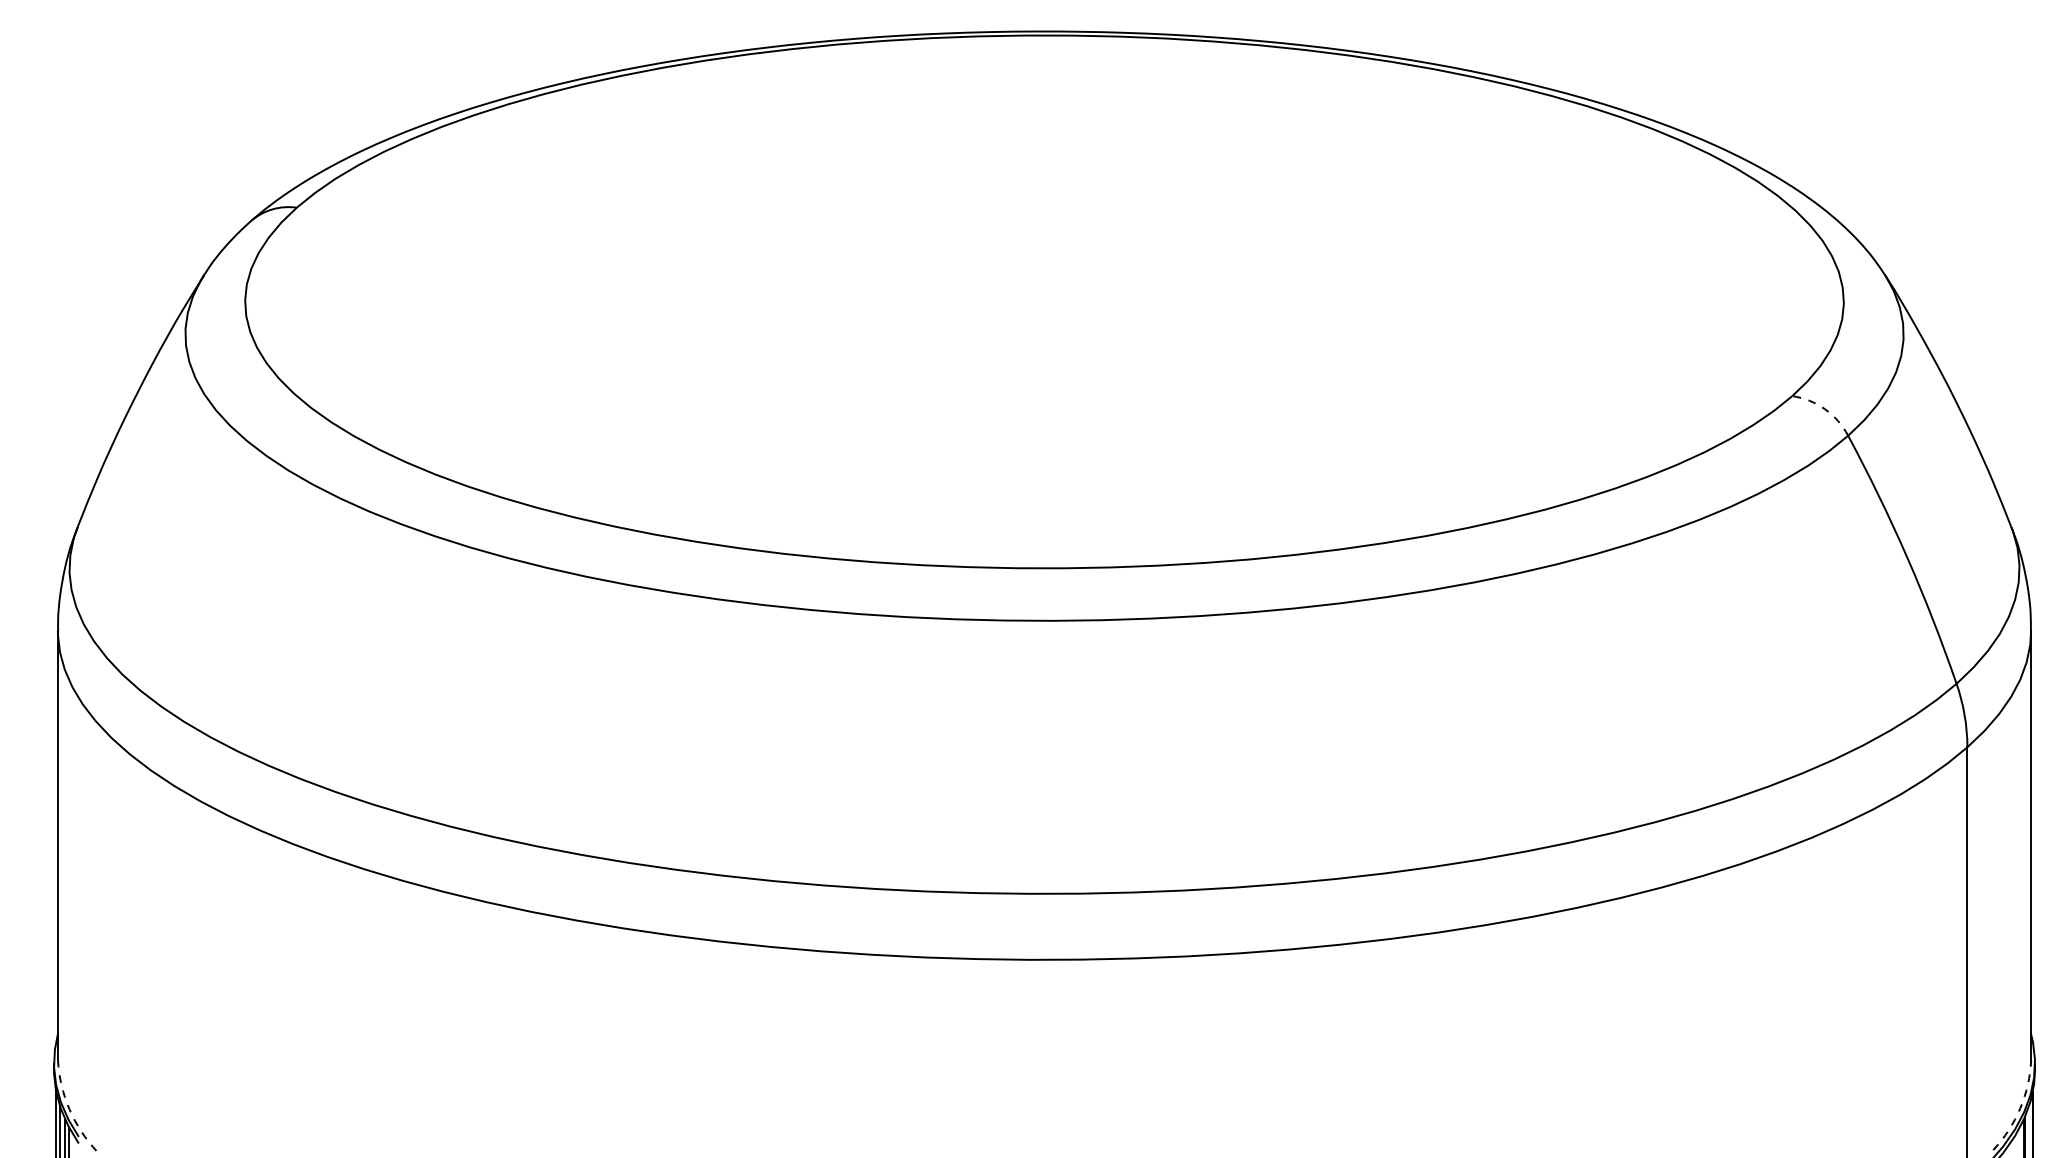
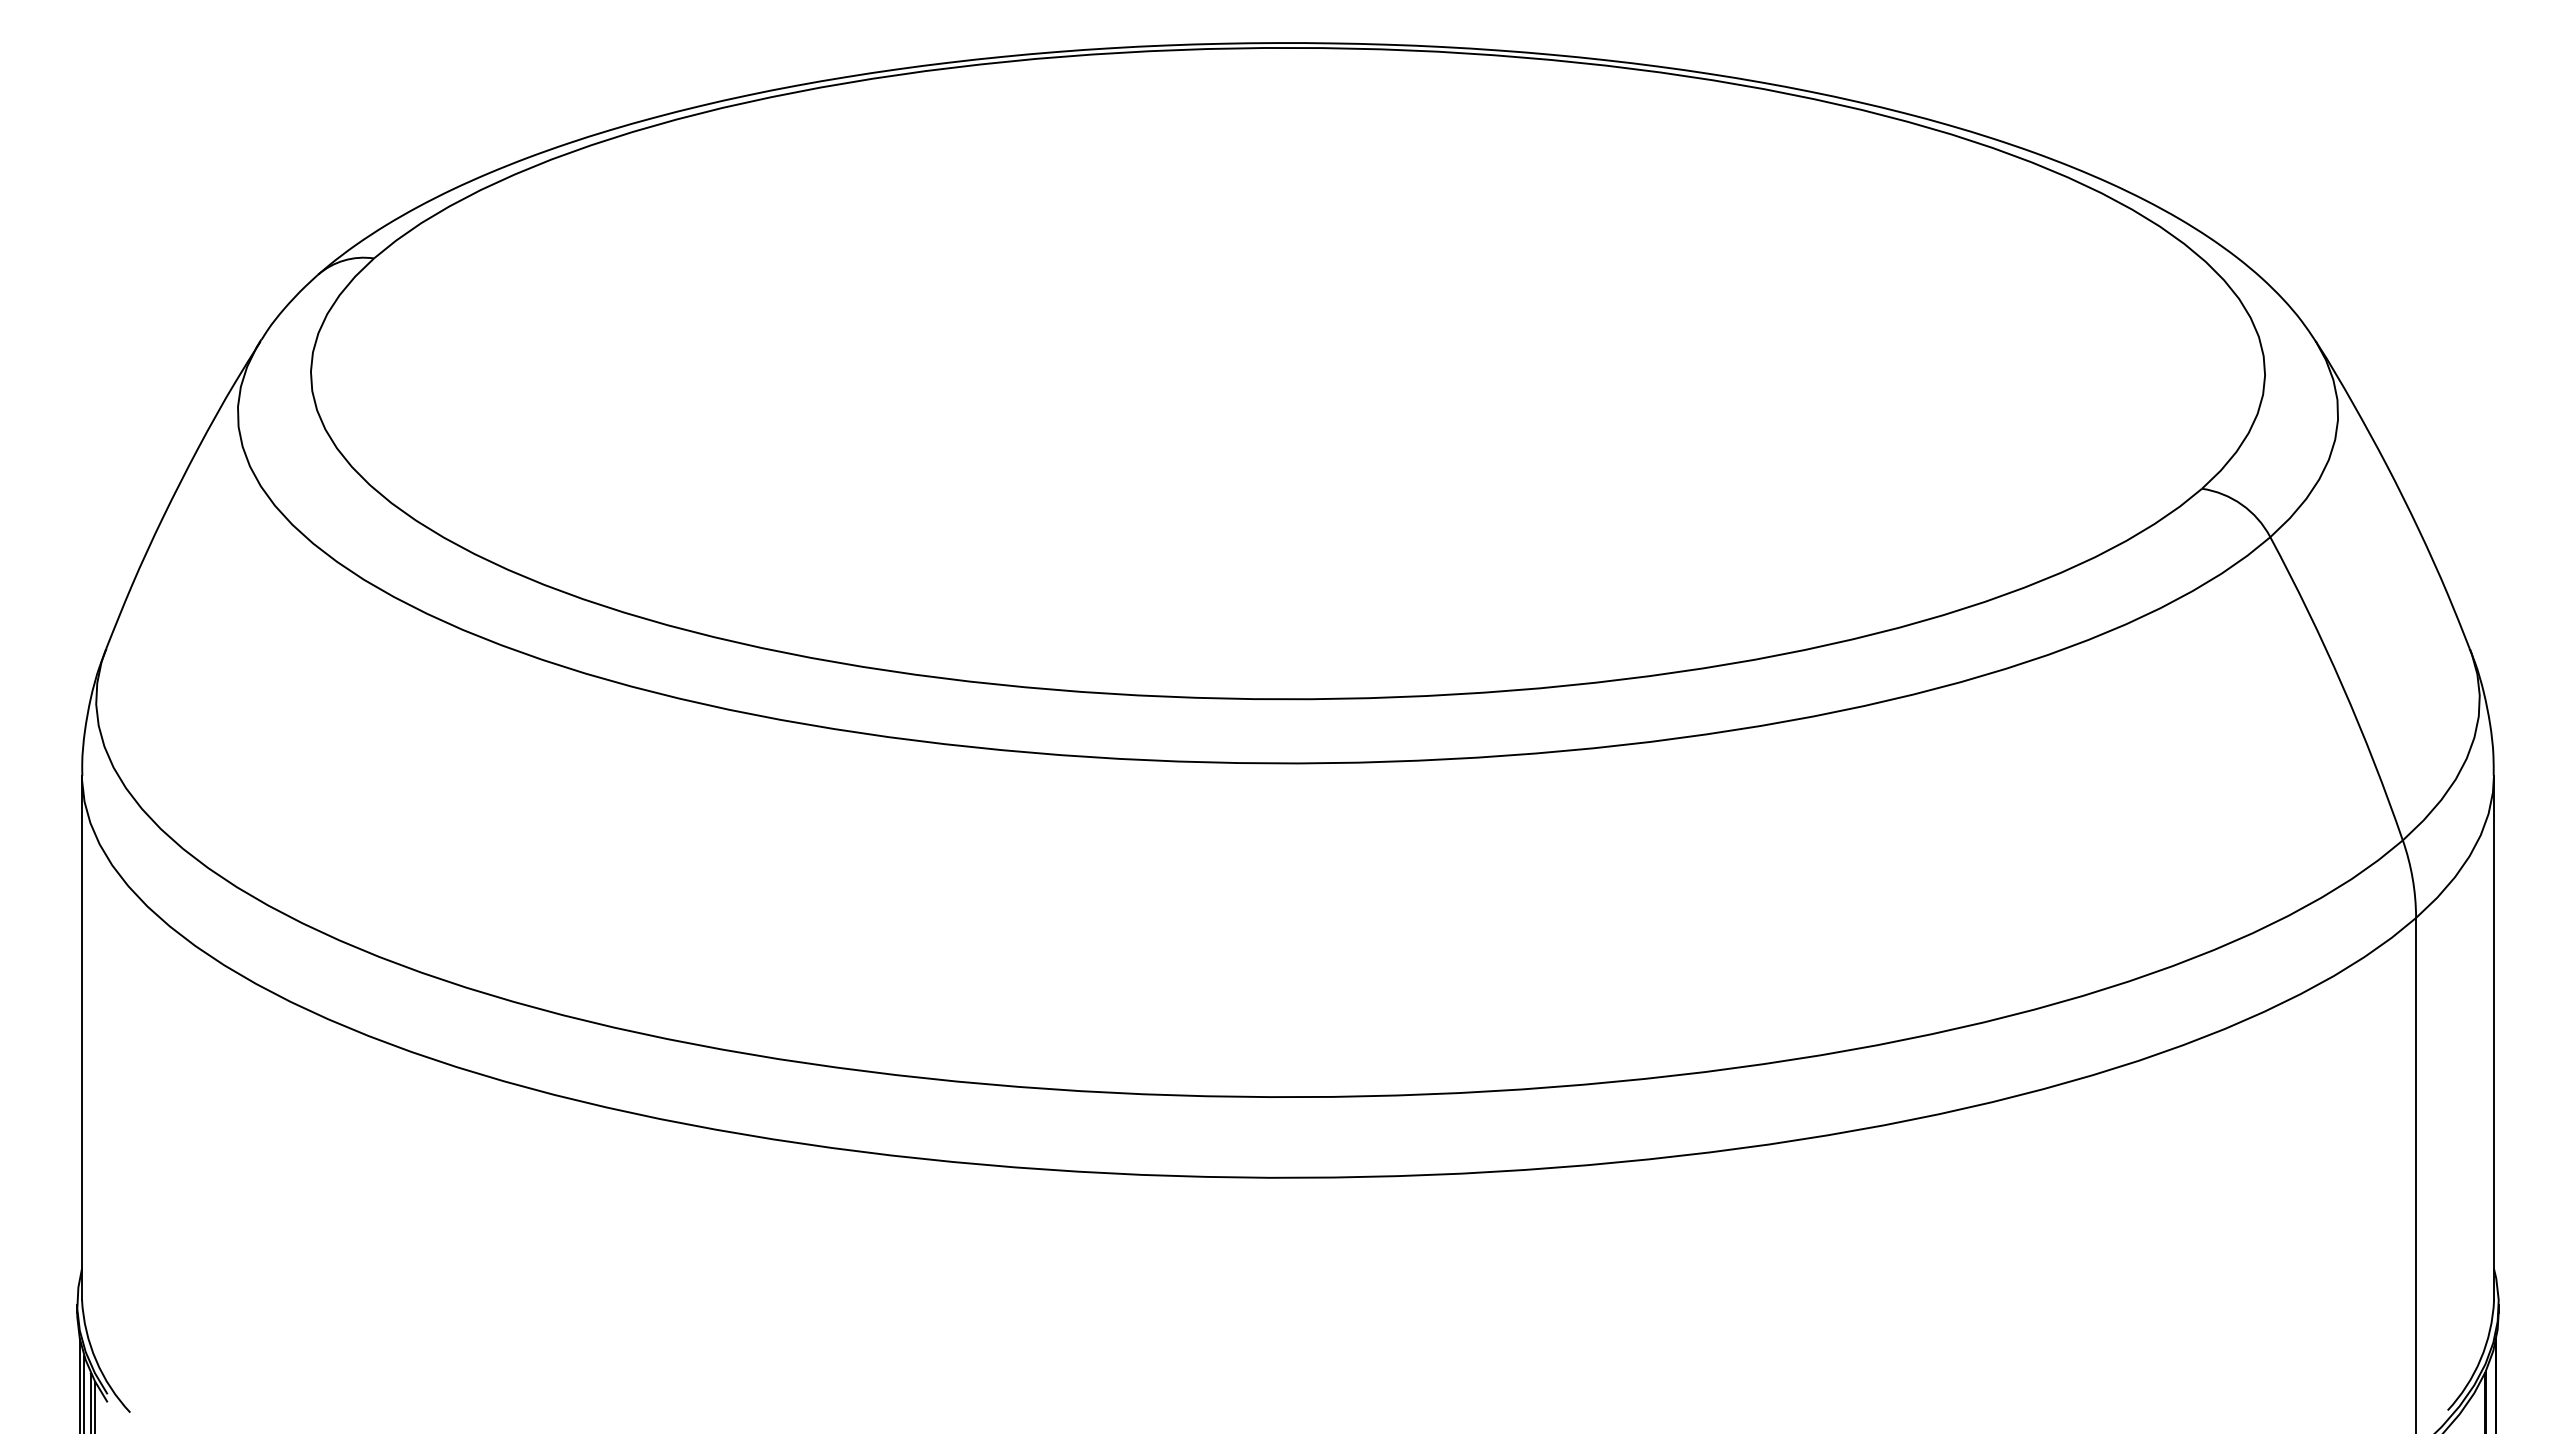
arc: (1824, 409) -> (2241, 504), dashed -> solid
arc: (2020, 1108) -> (2480, 1359), dashed -> solid
arc: (69, 1109) -> (96, 1360), dashed -> solid

